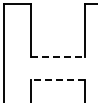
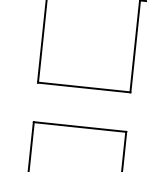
line: (57, 57) -> (83, 87), dashed -> solid
line: (57, 80) -> (79, 127), dashed -> solid

